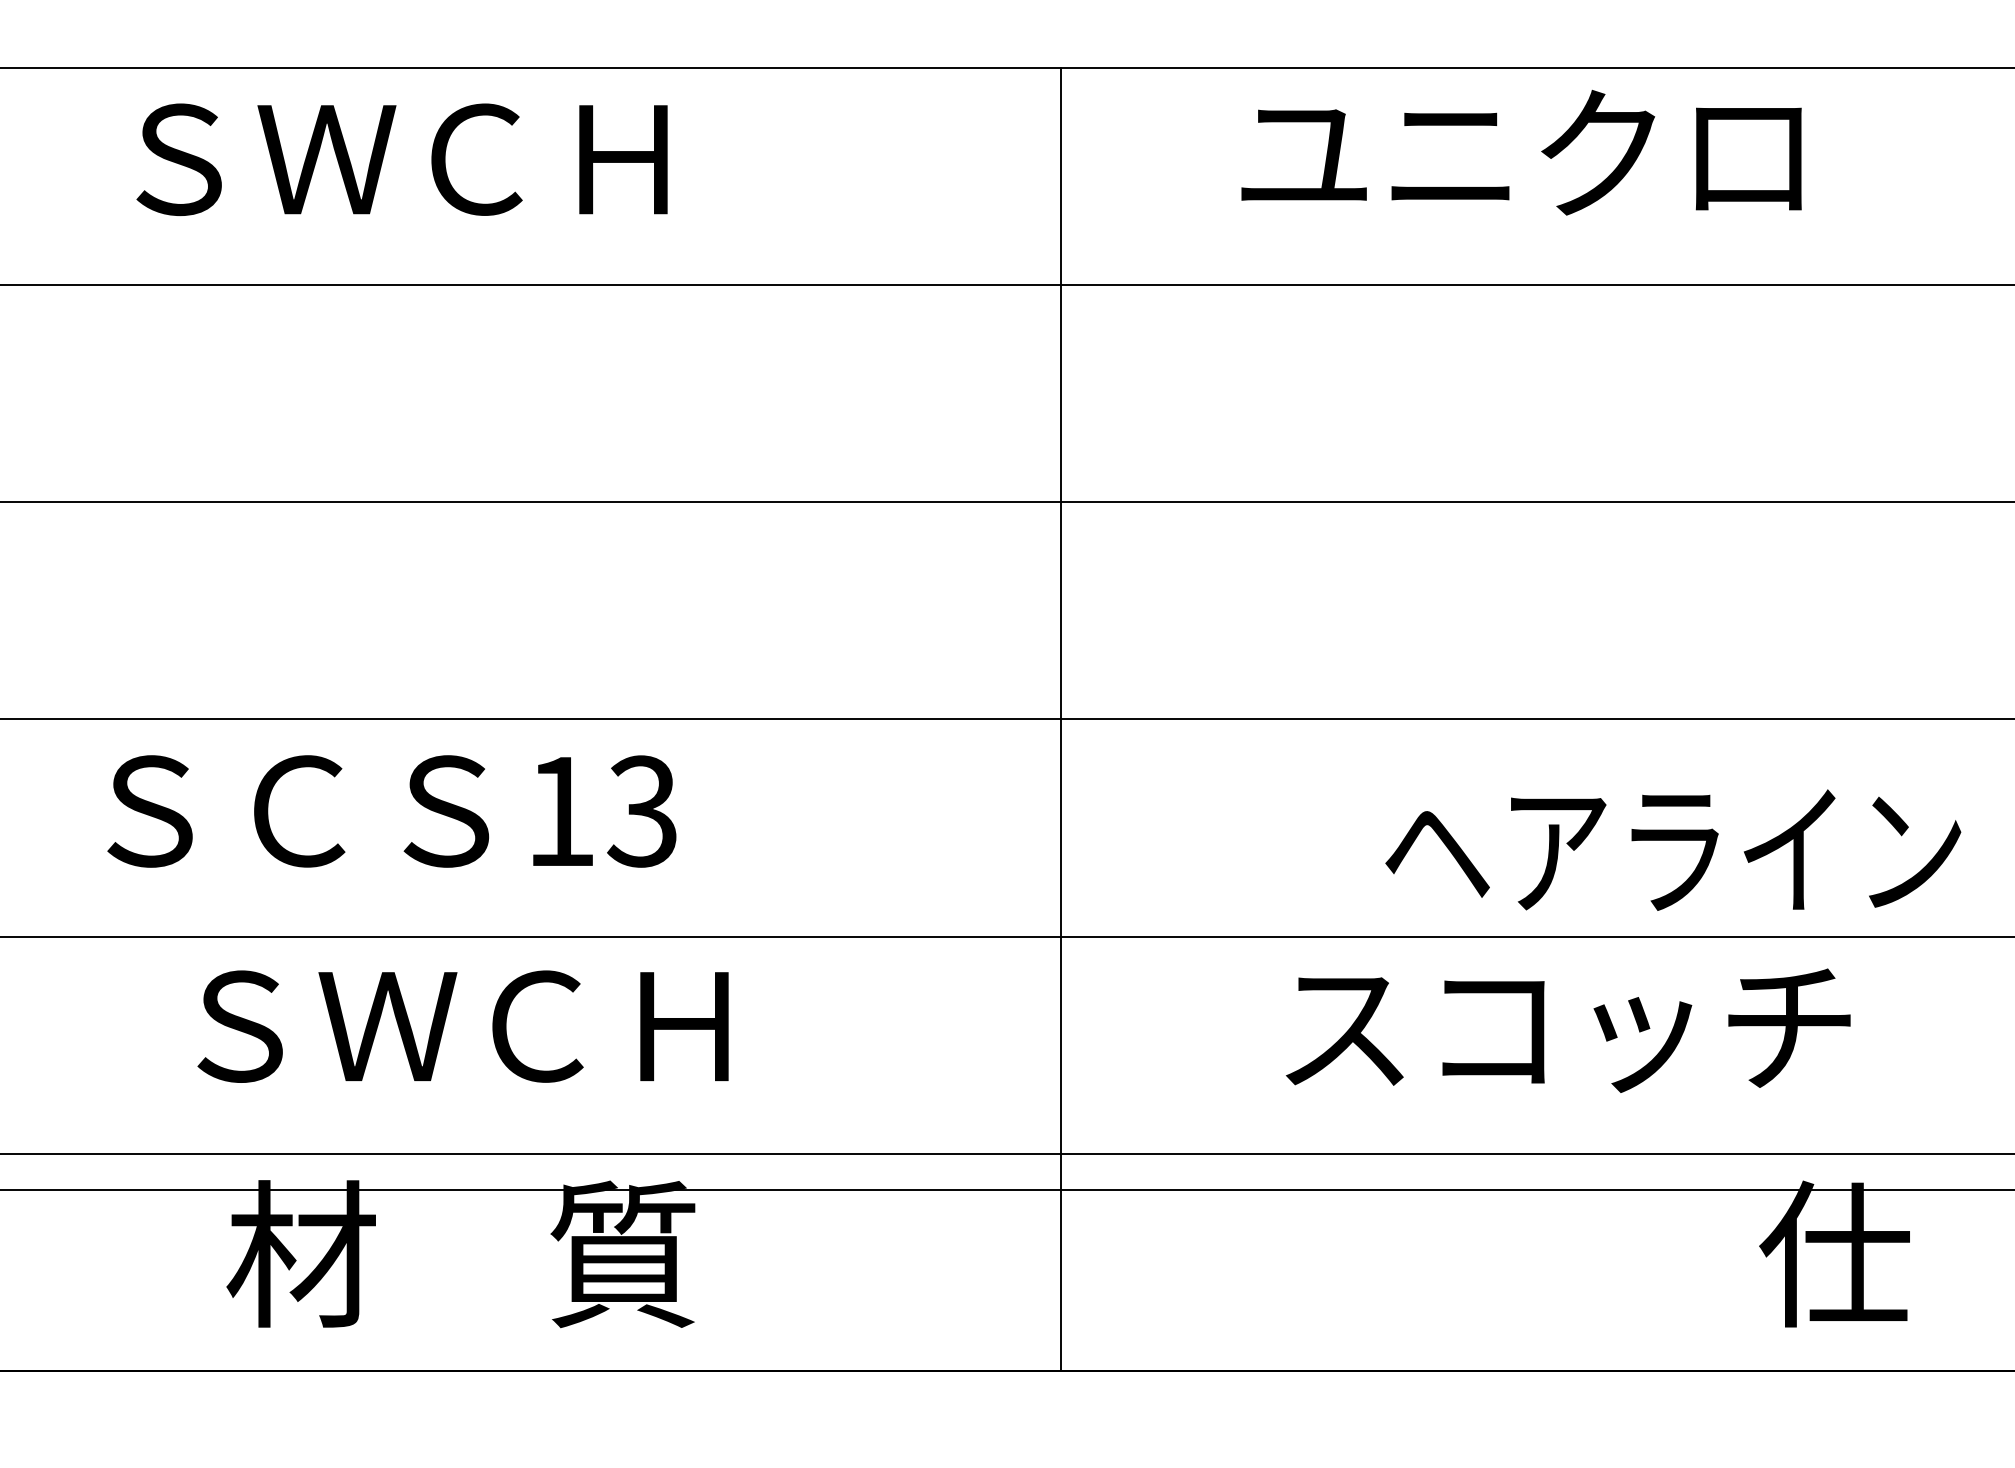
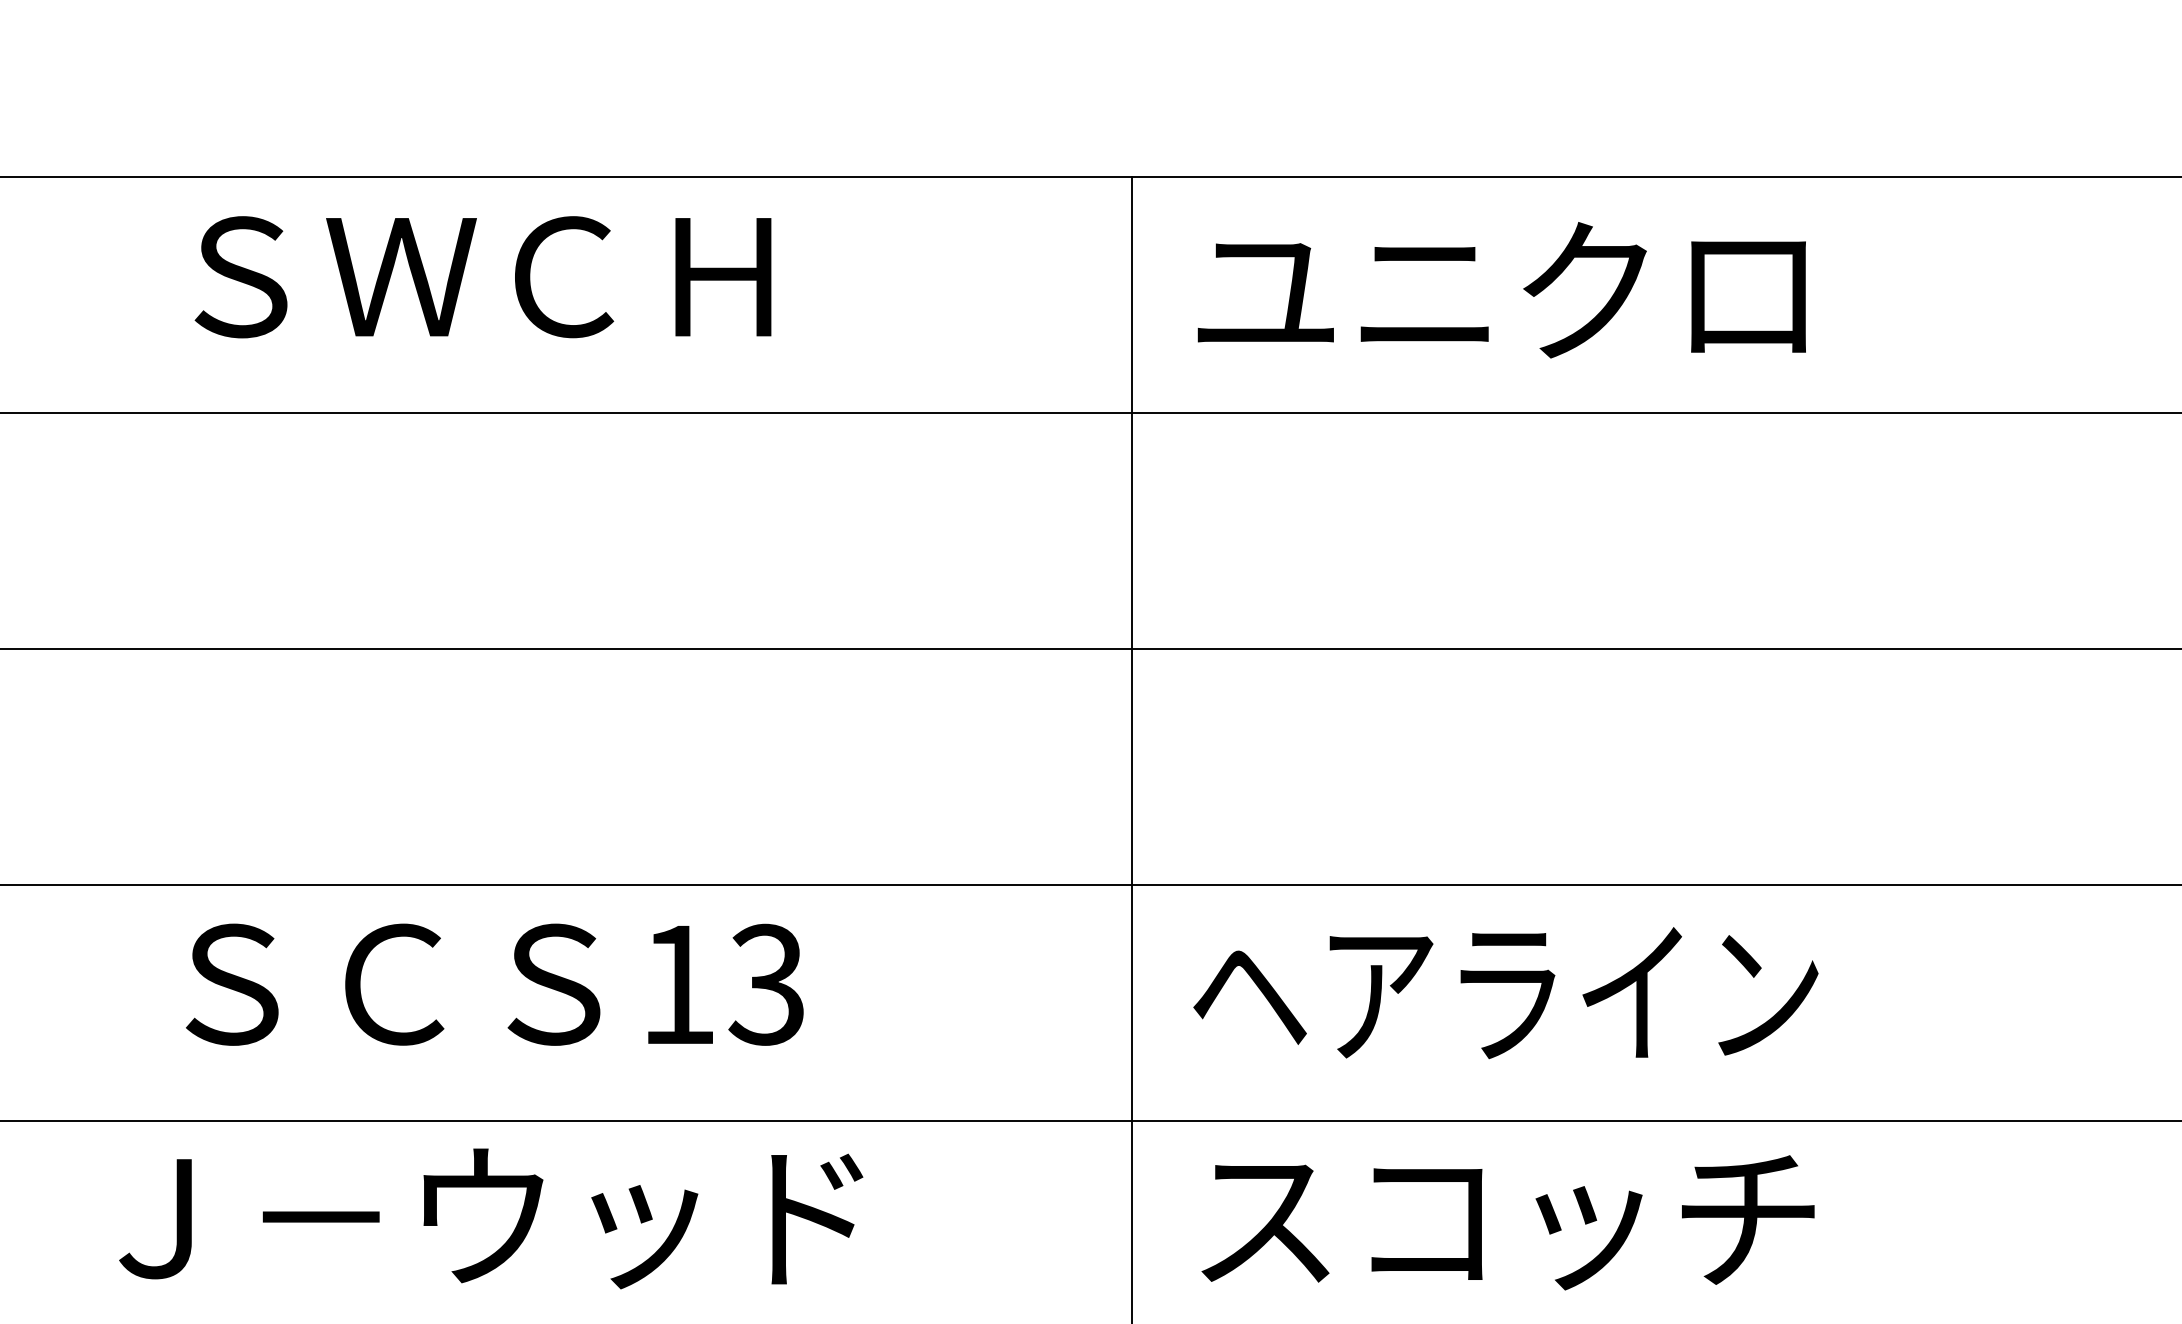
text: (1521, 152) -> (1501, 289), moved
text: (401, 159) -> (482, 276), moved
text: (391, 811) -> (494, 984), moved
text: (1673, 849) -> (1506, 992), moved
text: (470, 1026) -> (491, 1218), ＳＷＣＨ -> Ｊ－ウッド
text: (1568, 1030) -> (1508, 1222), moved

